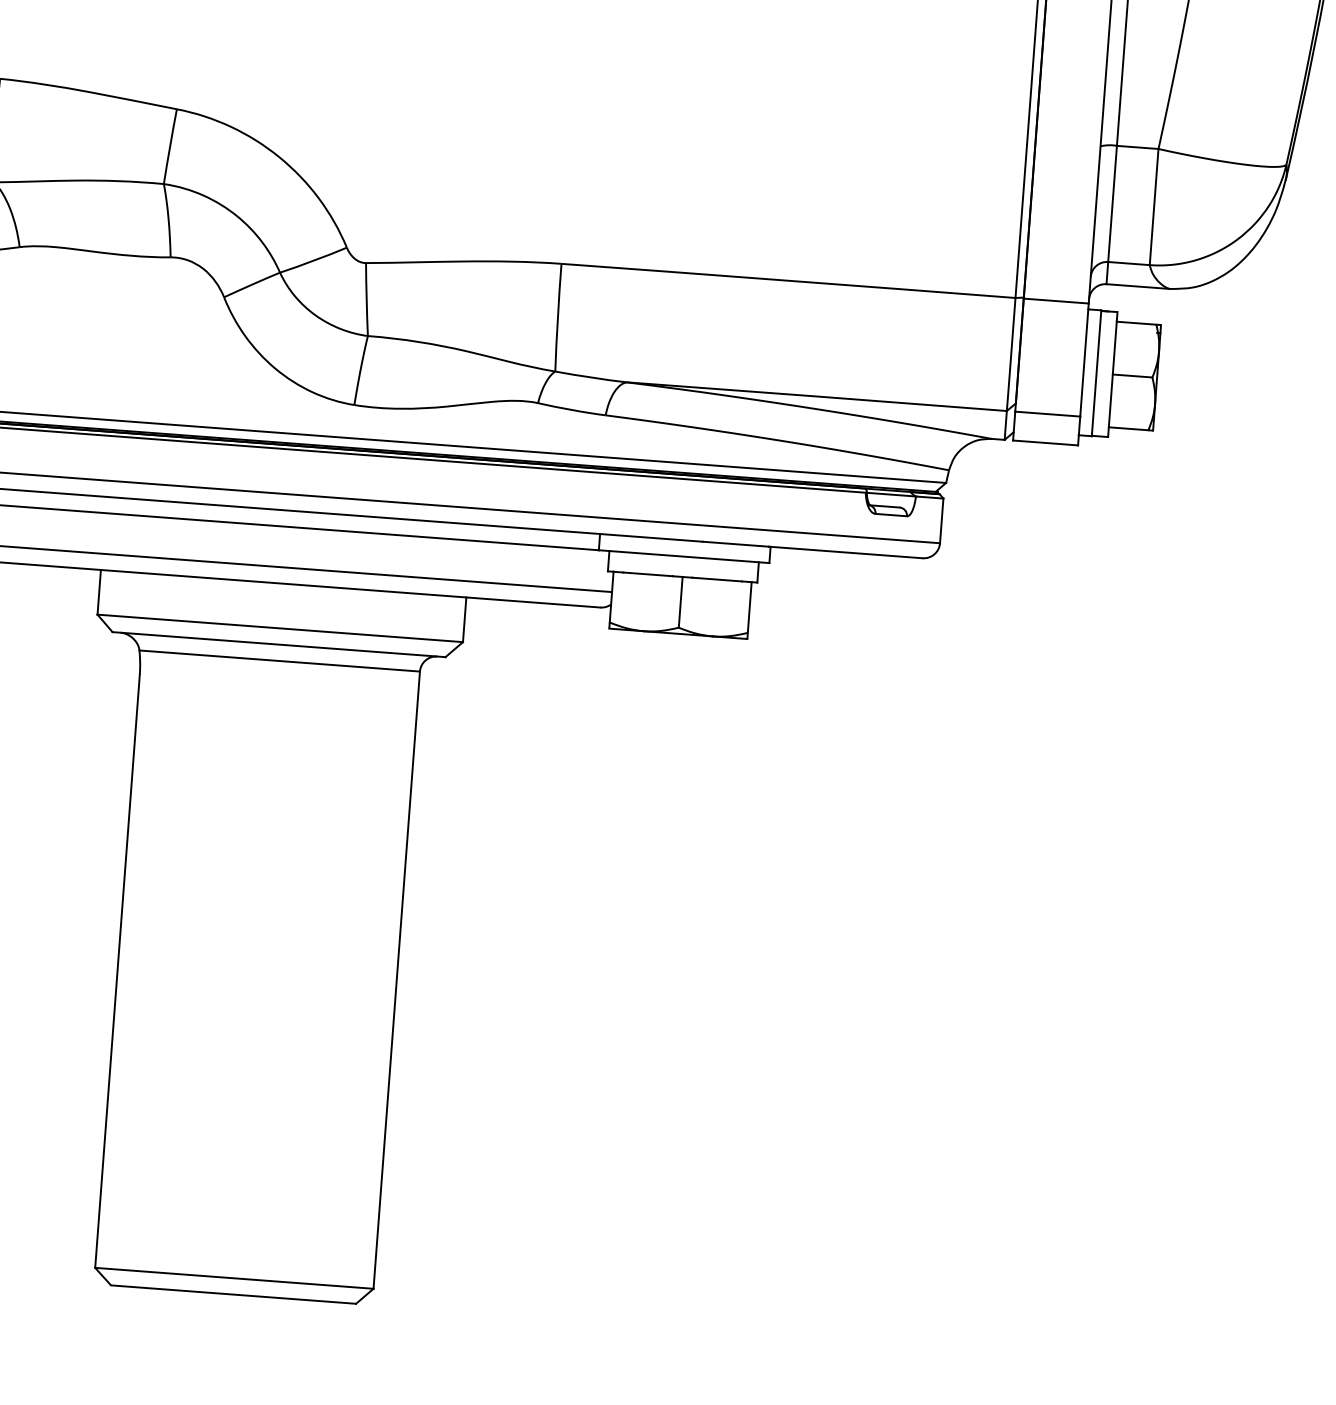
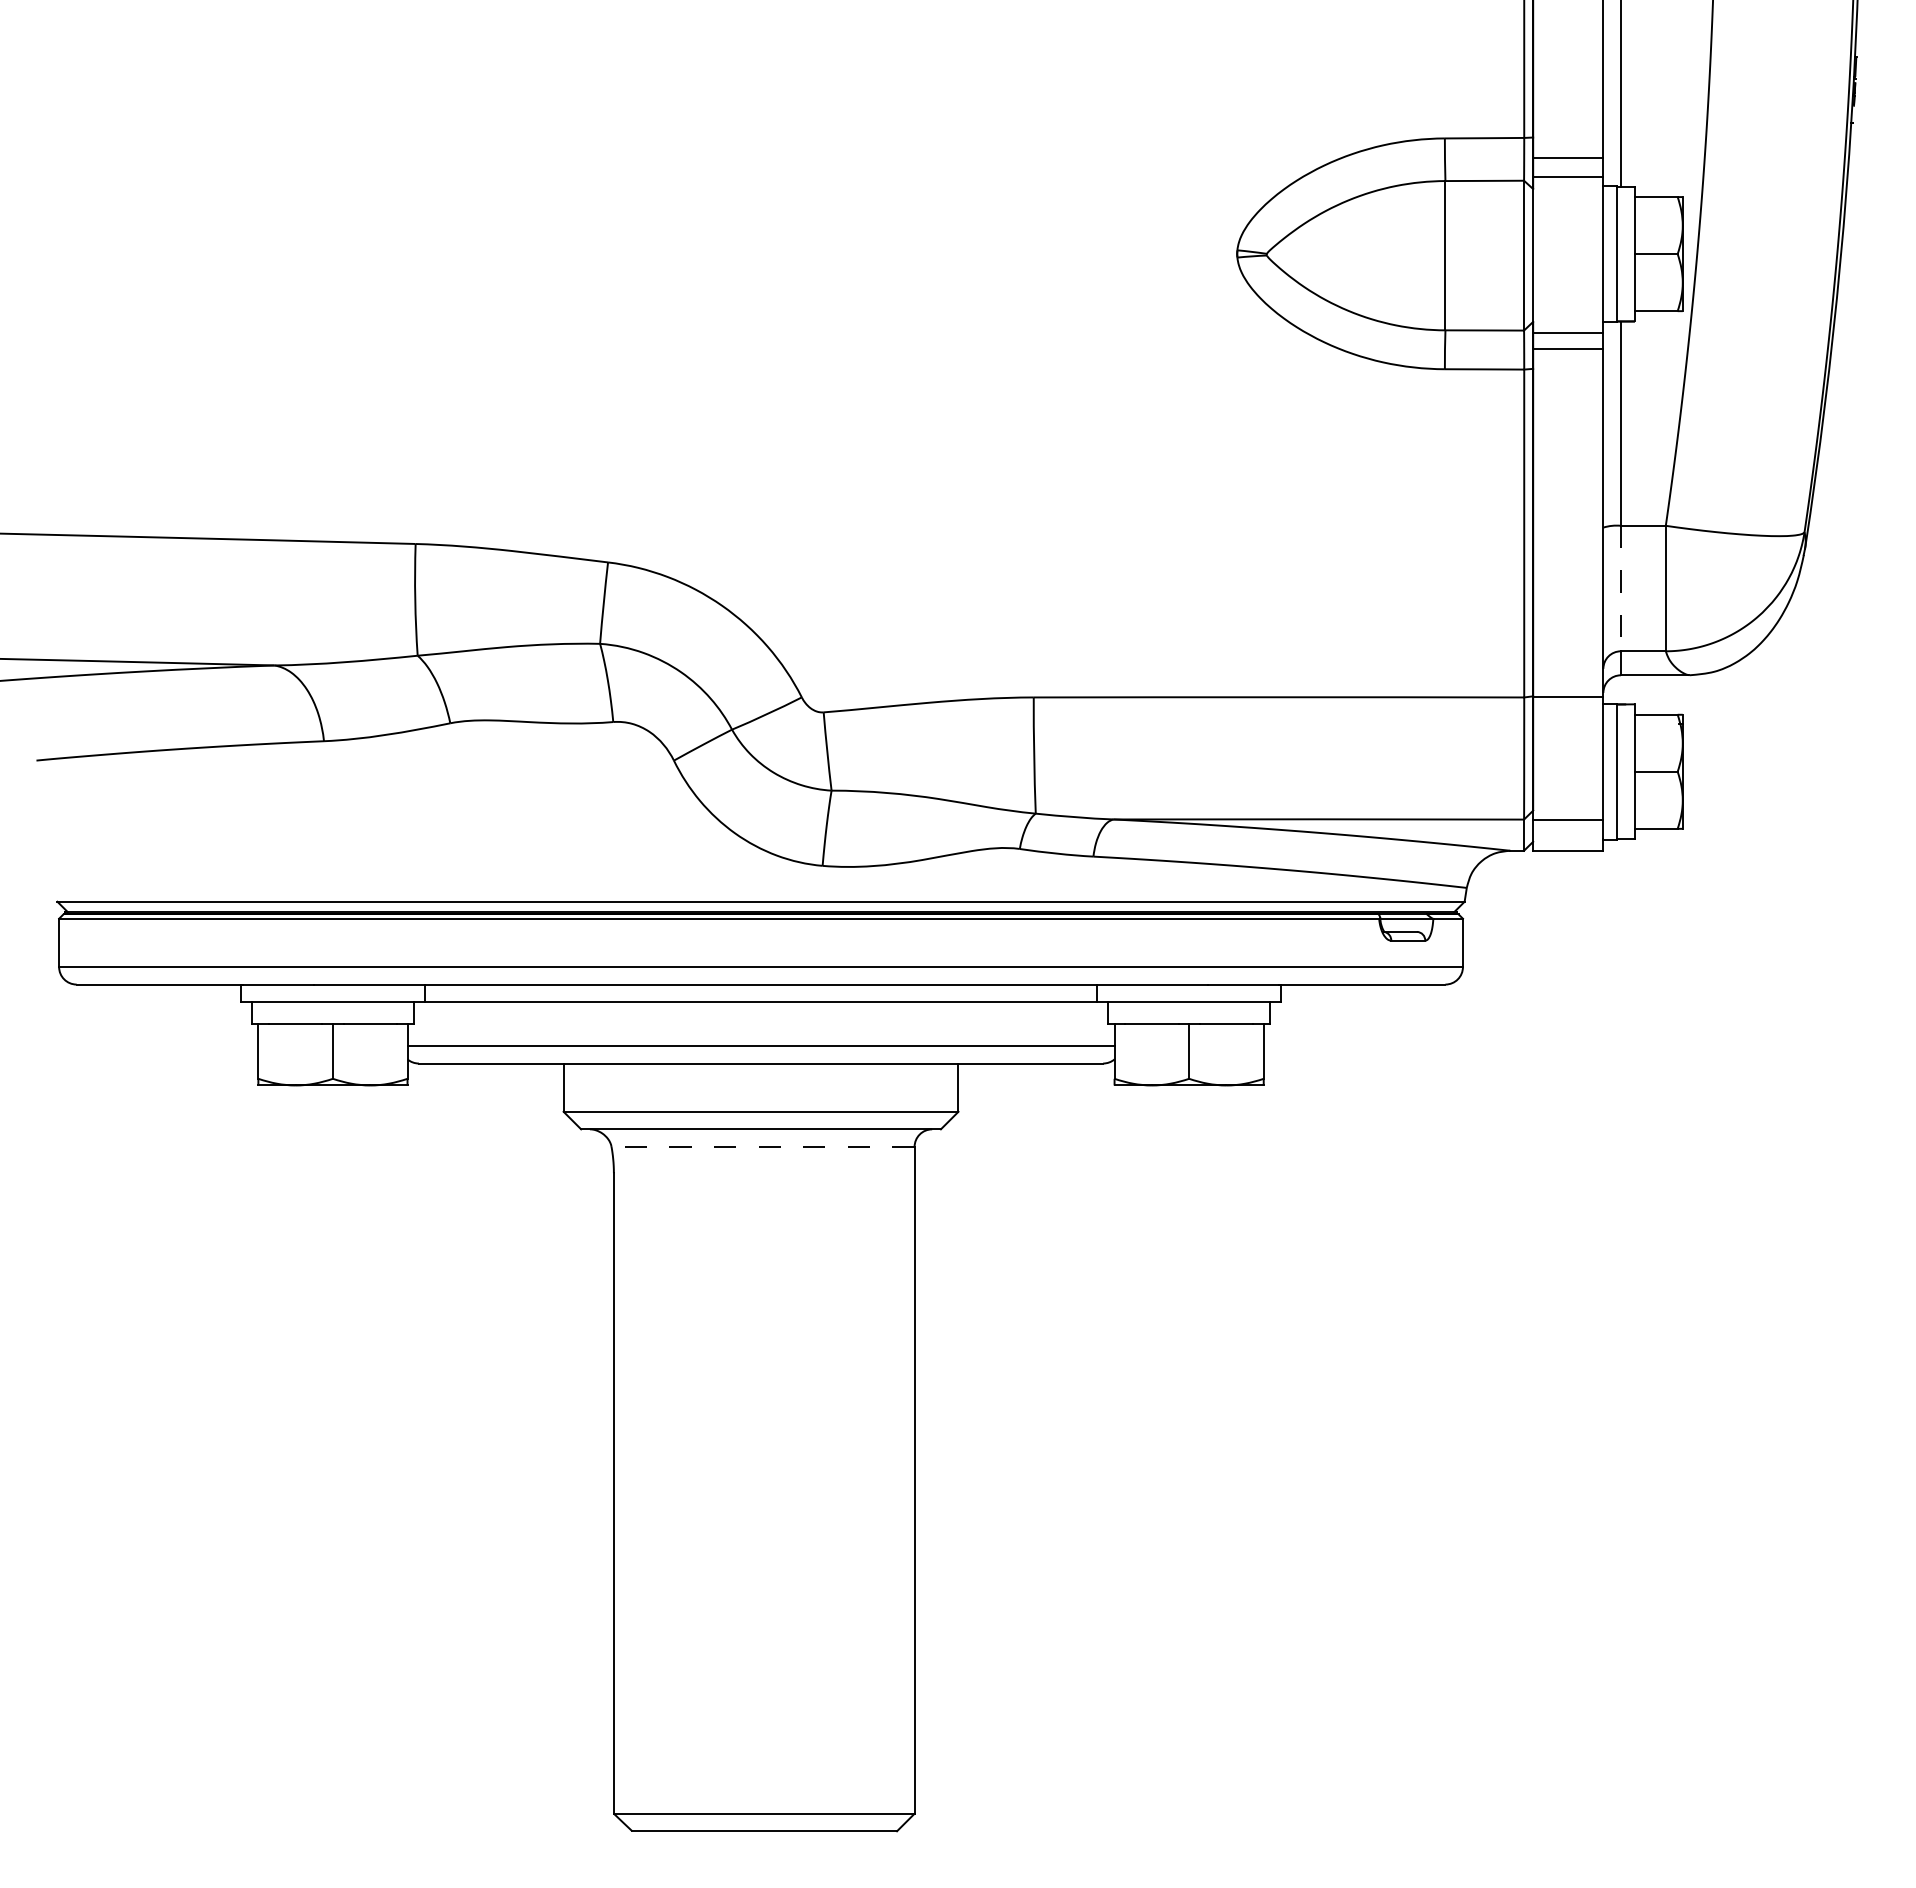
line: (1112, 203) -> (1620, 588), solid -> dashed
line: (280, 660) -> (763, 1146), solid -> dashed

